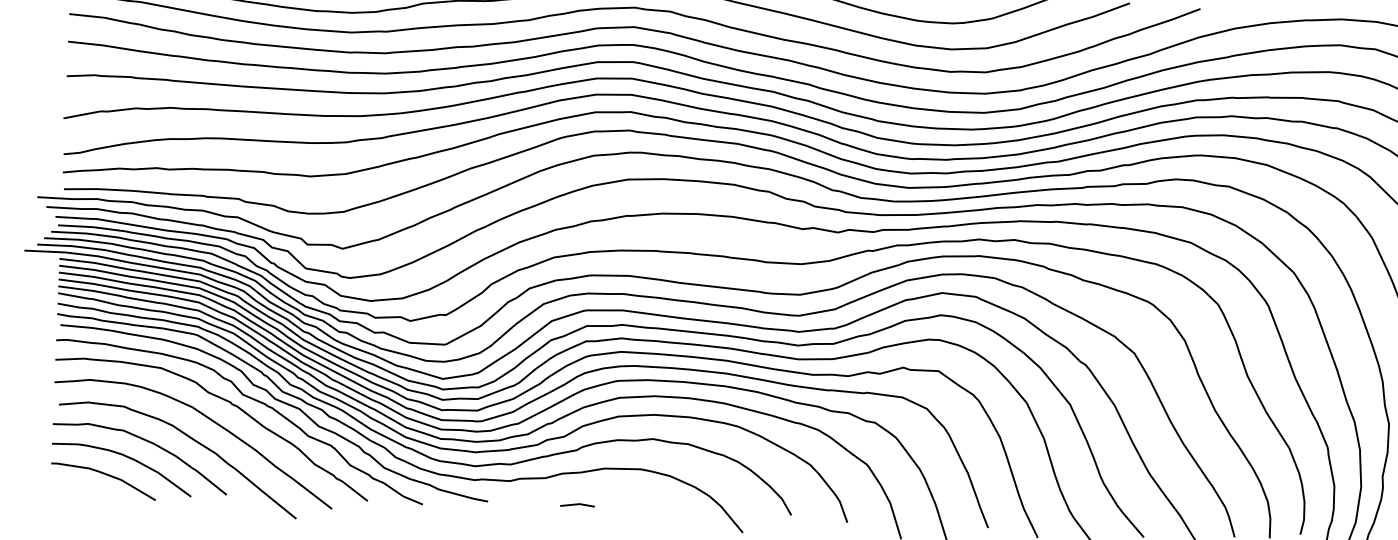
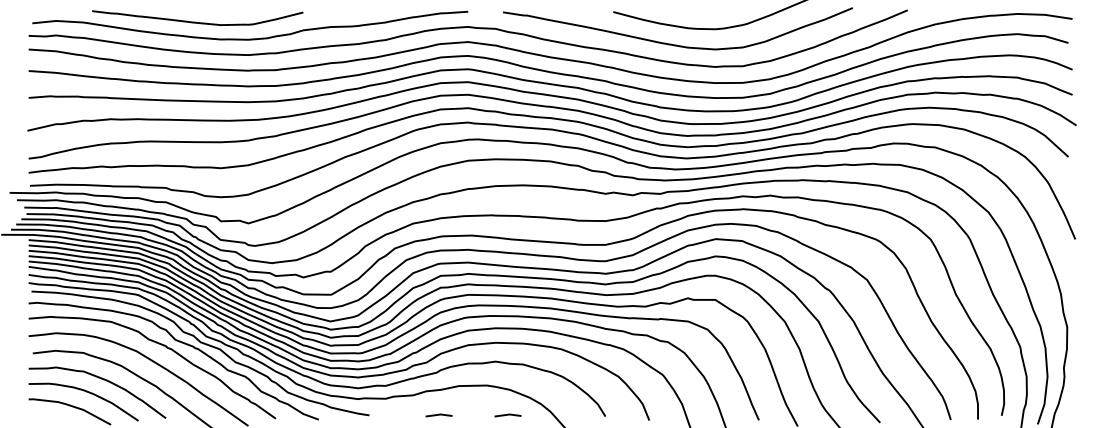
line: (665, 508) -> (507, 415), added

